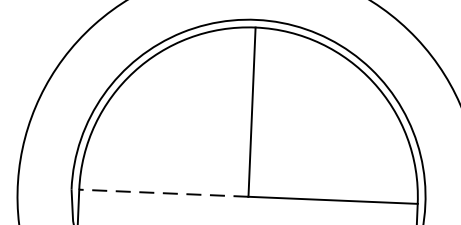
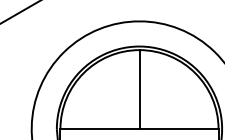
line: (162, 193) -> (99, 129), dashed -> solid

